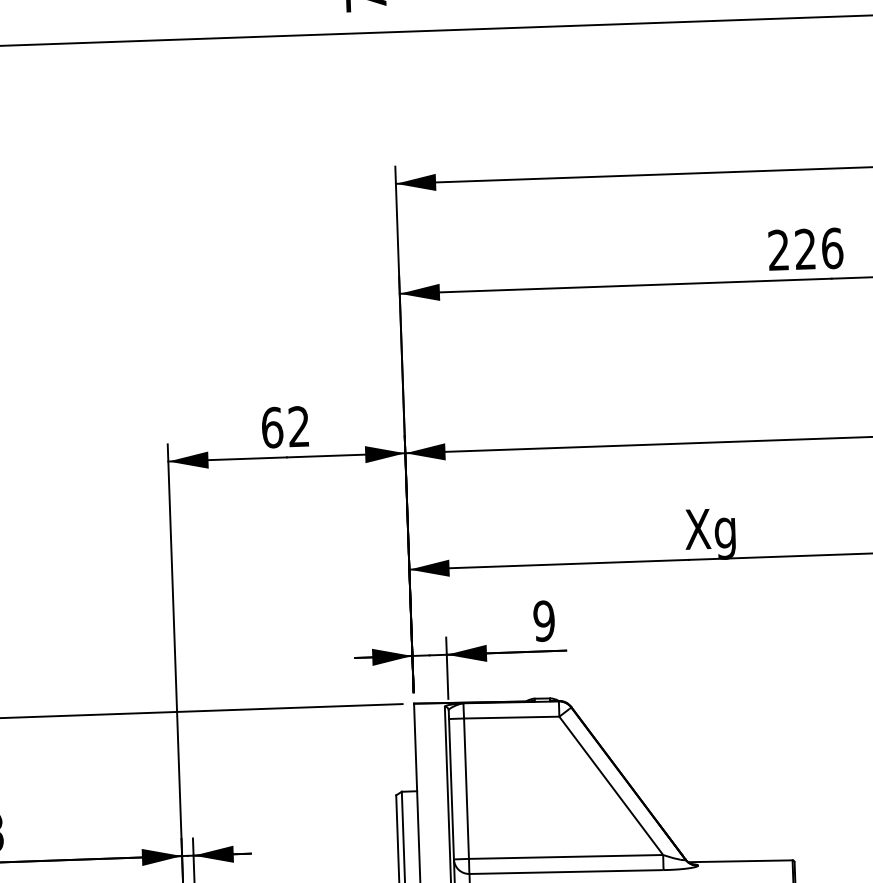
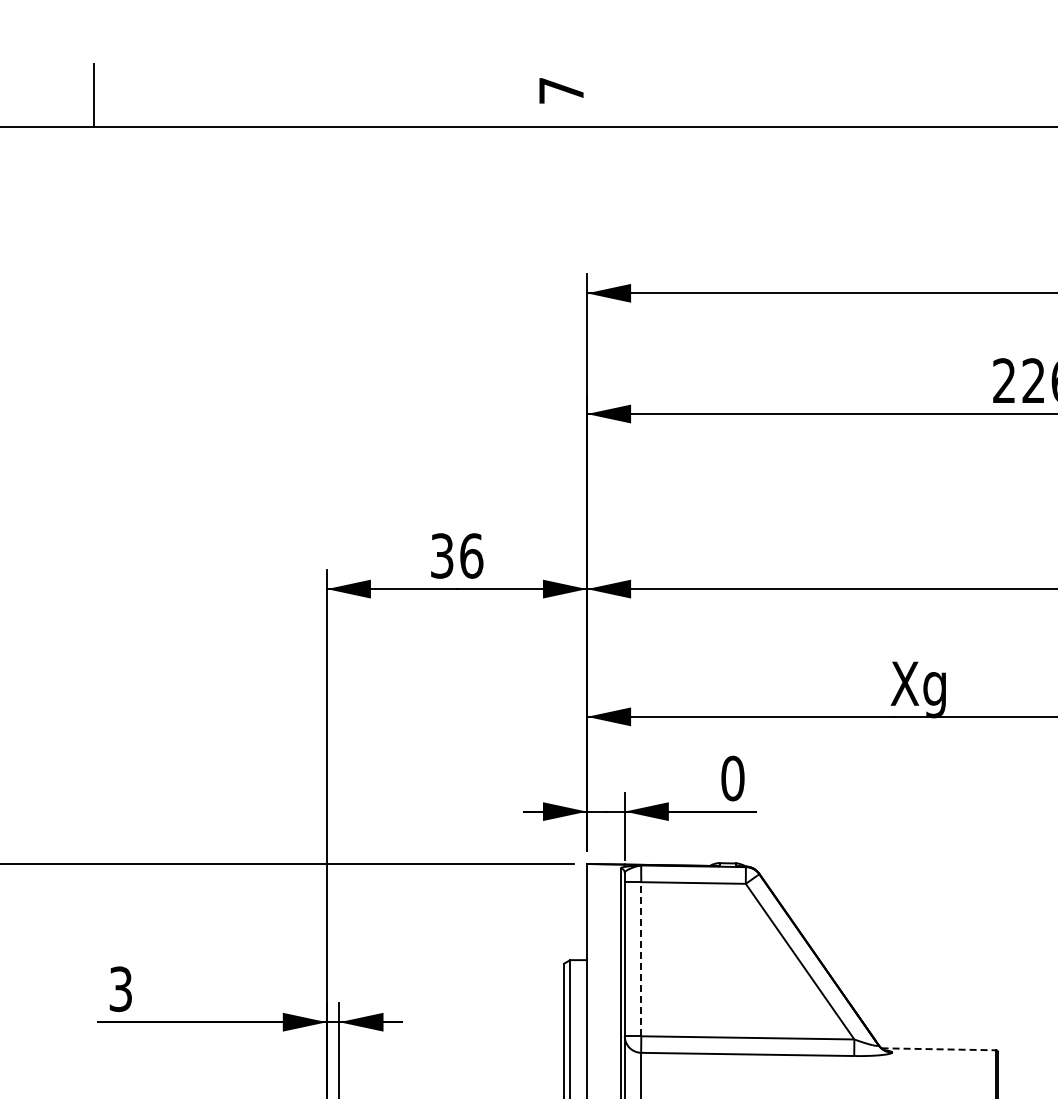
text: (285, 426) -> (456, 555), 62 -> 36
text: (543, 621) -> (732, 778), 9 -> 0
line: (466, 788) -> (641, 958), solid -> dashed
line: (741, 861) -> (939, 1049), solid -> dashed

